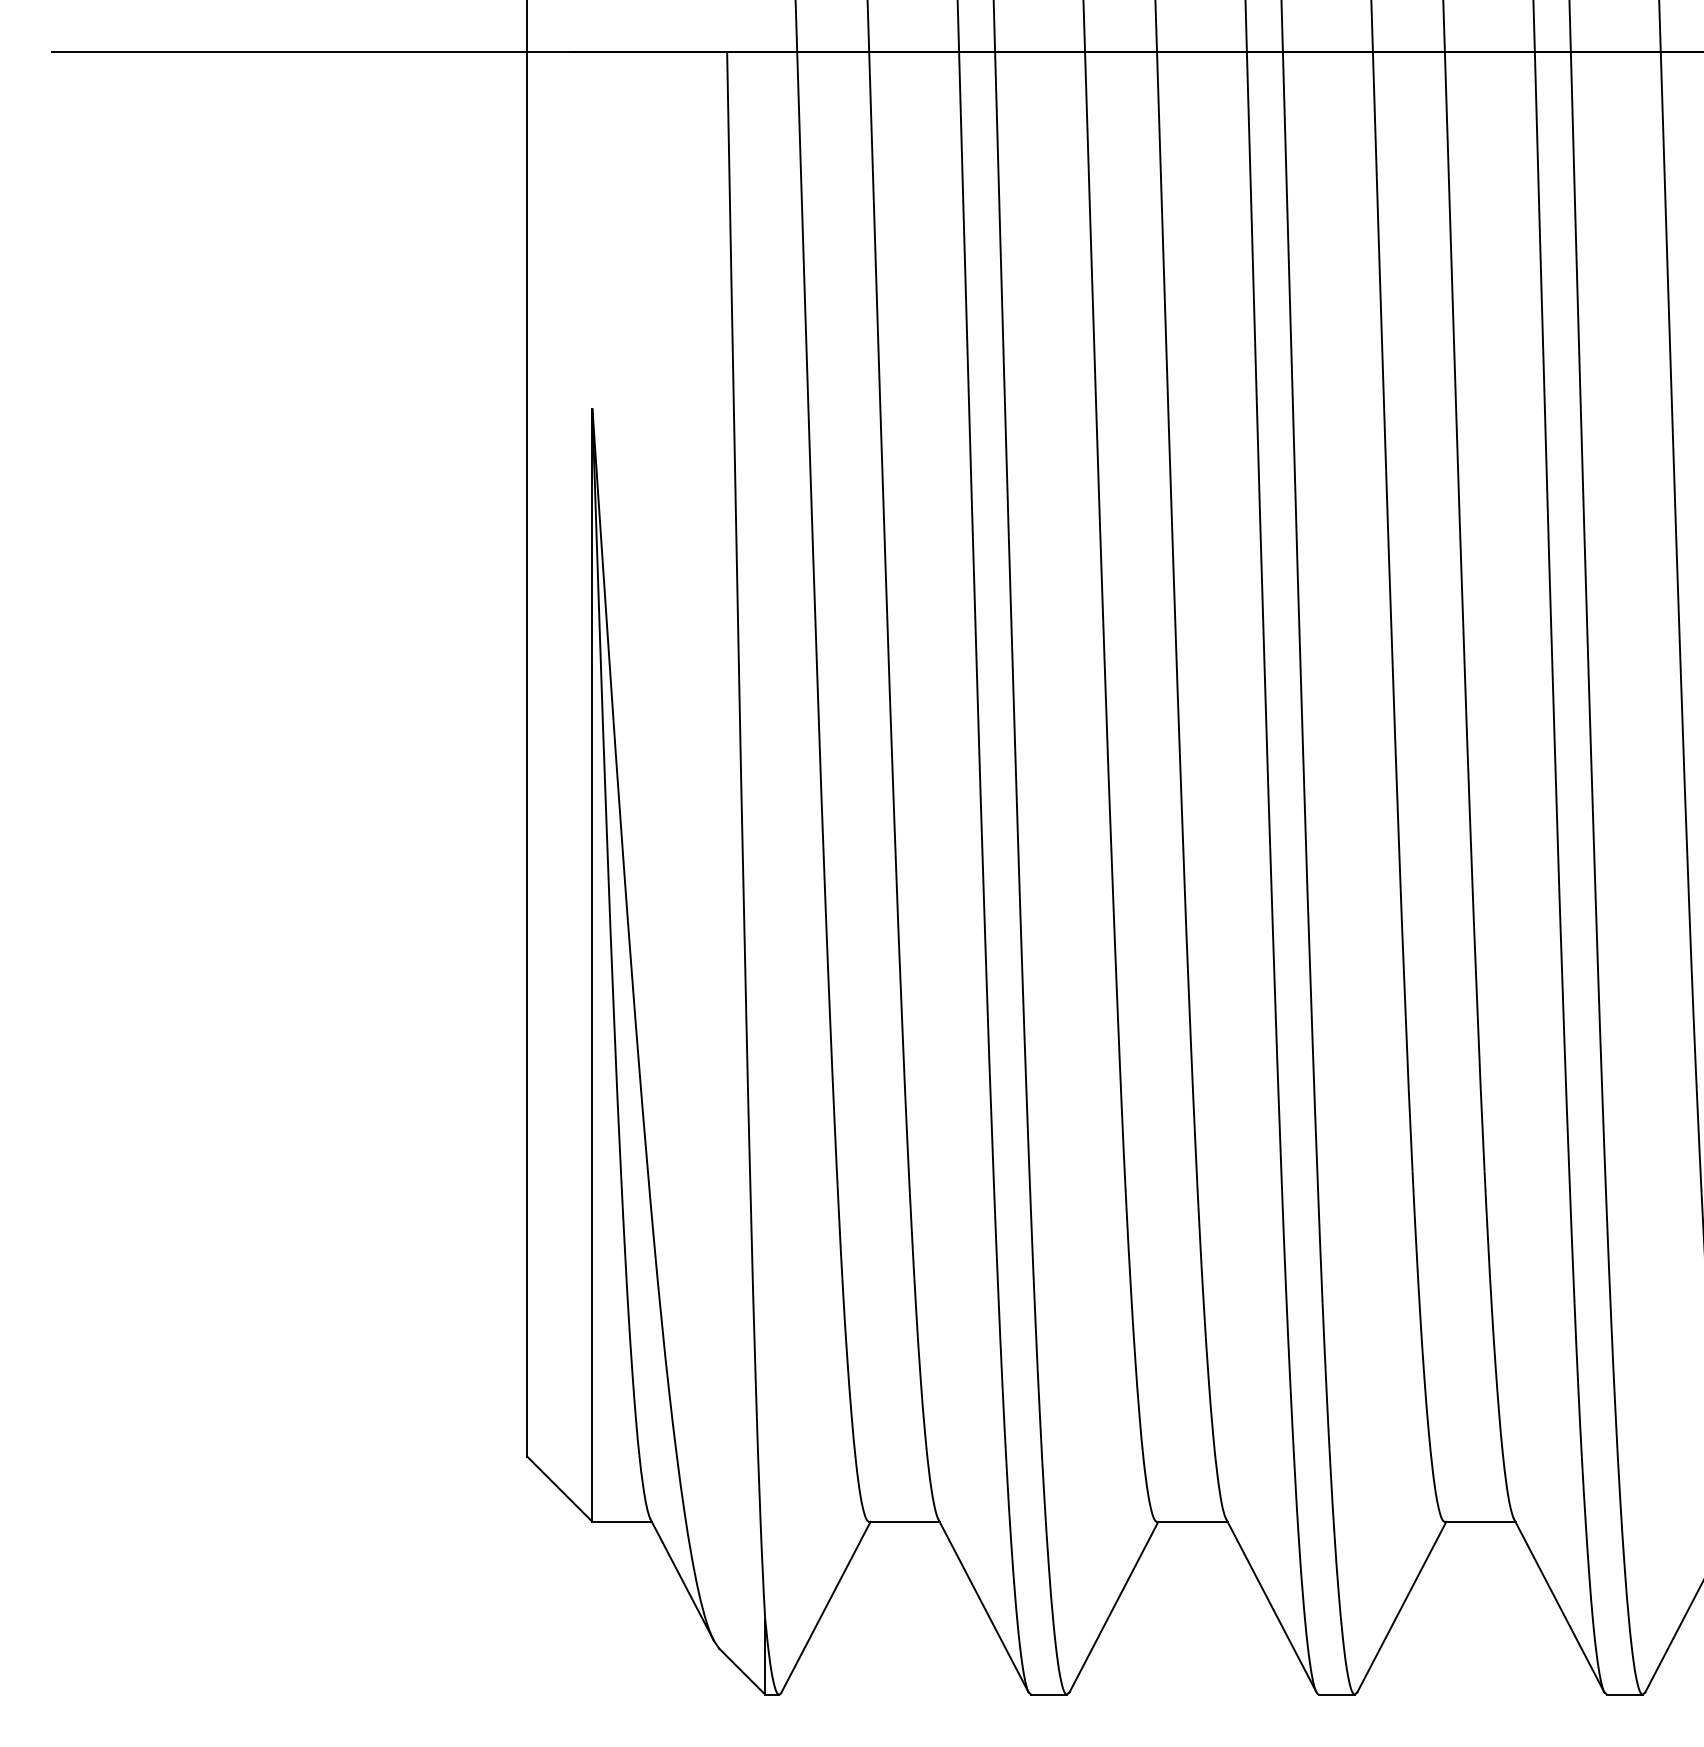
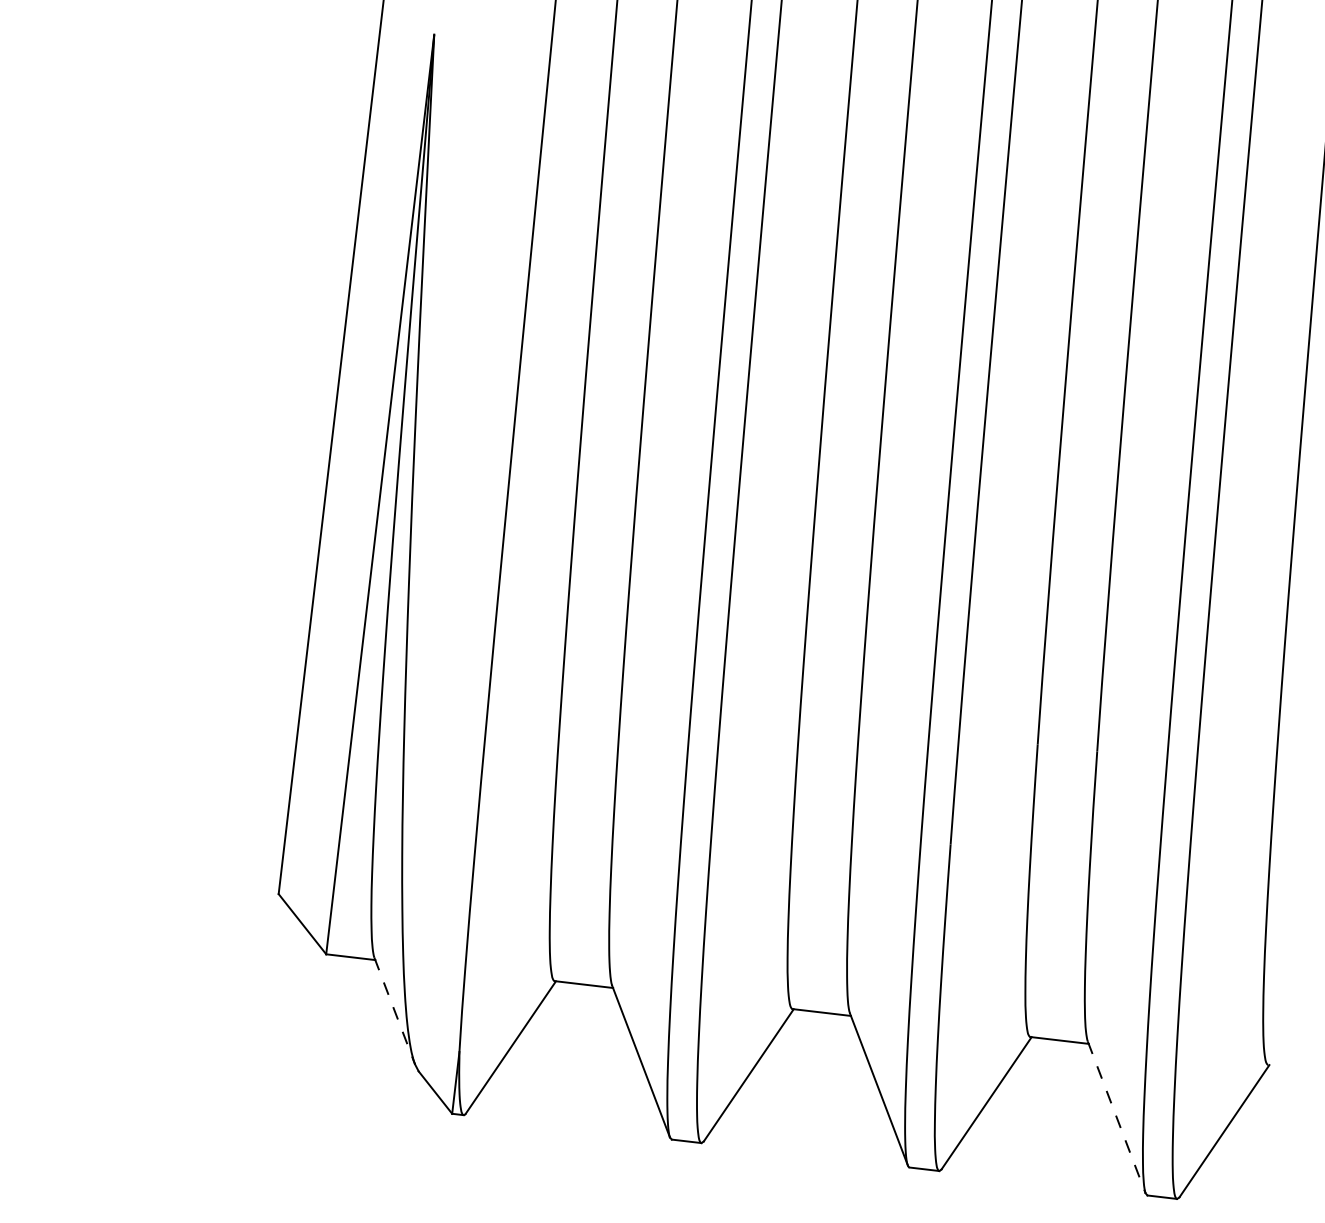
line: (682, 1580) -> (394, 1011), solid -> dashed
line: (1559, 1605) -> (1117, 1117), solid -> dashed

